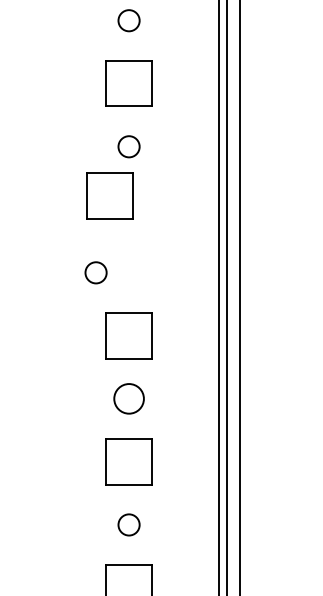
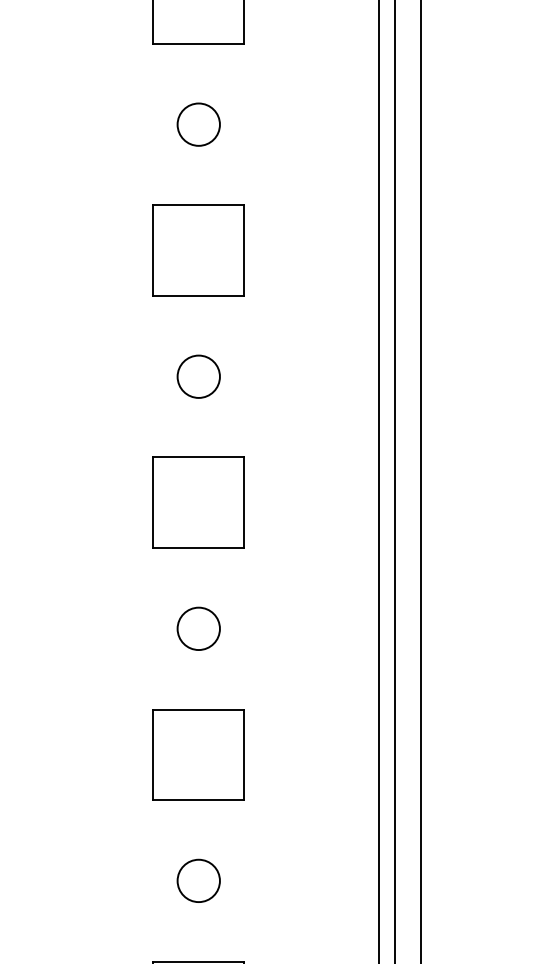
part: (109, 195) -> (197, 250), moved
circle: (95, 272) -> (197, 376), moved
circle: (128, 398) -> (197, 628), size x0.71

